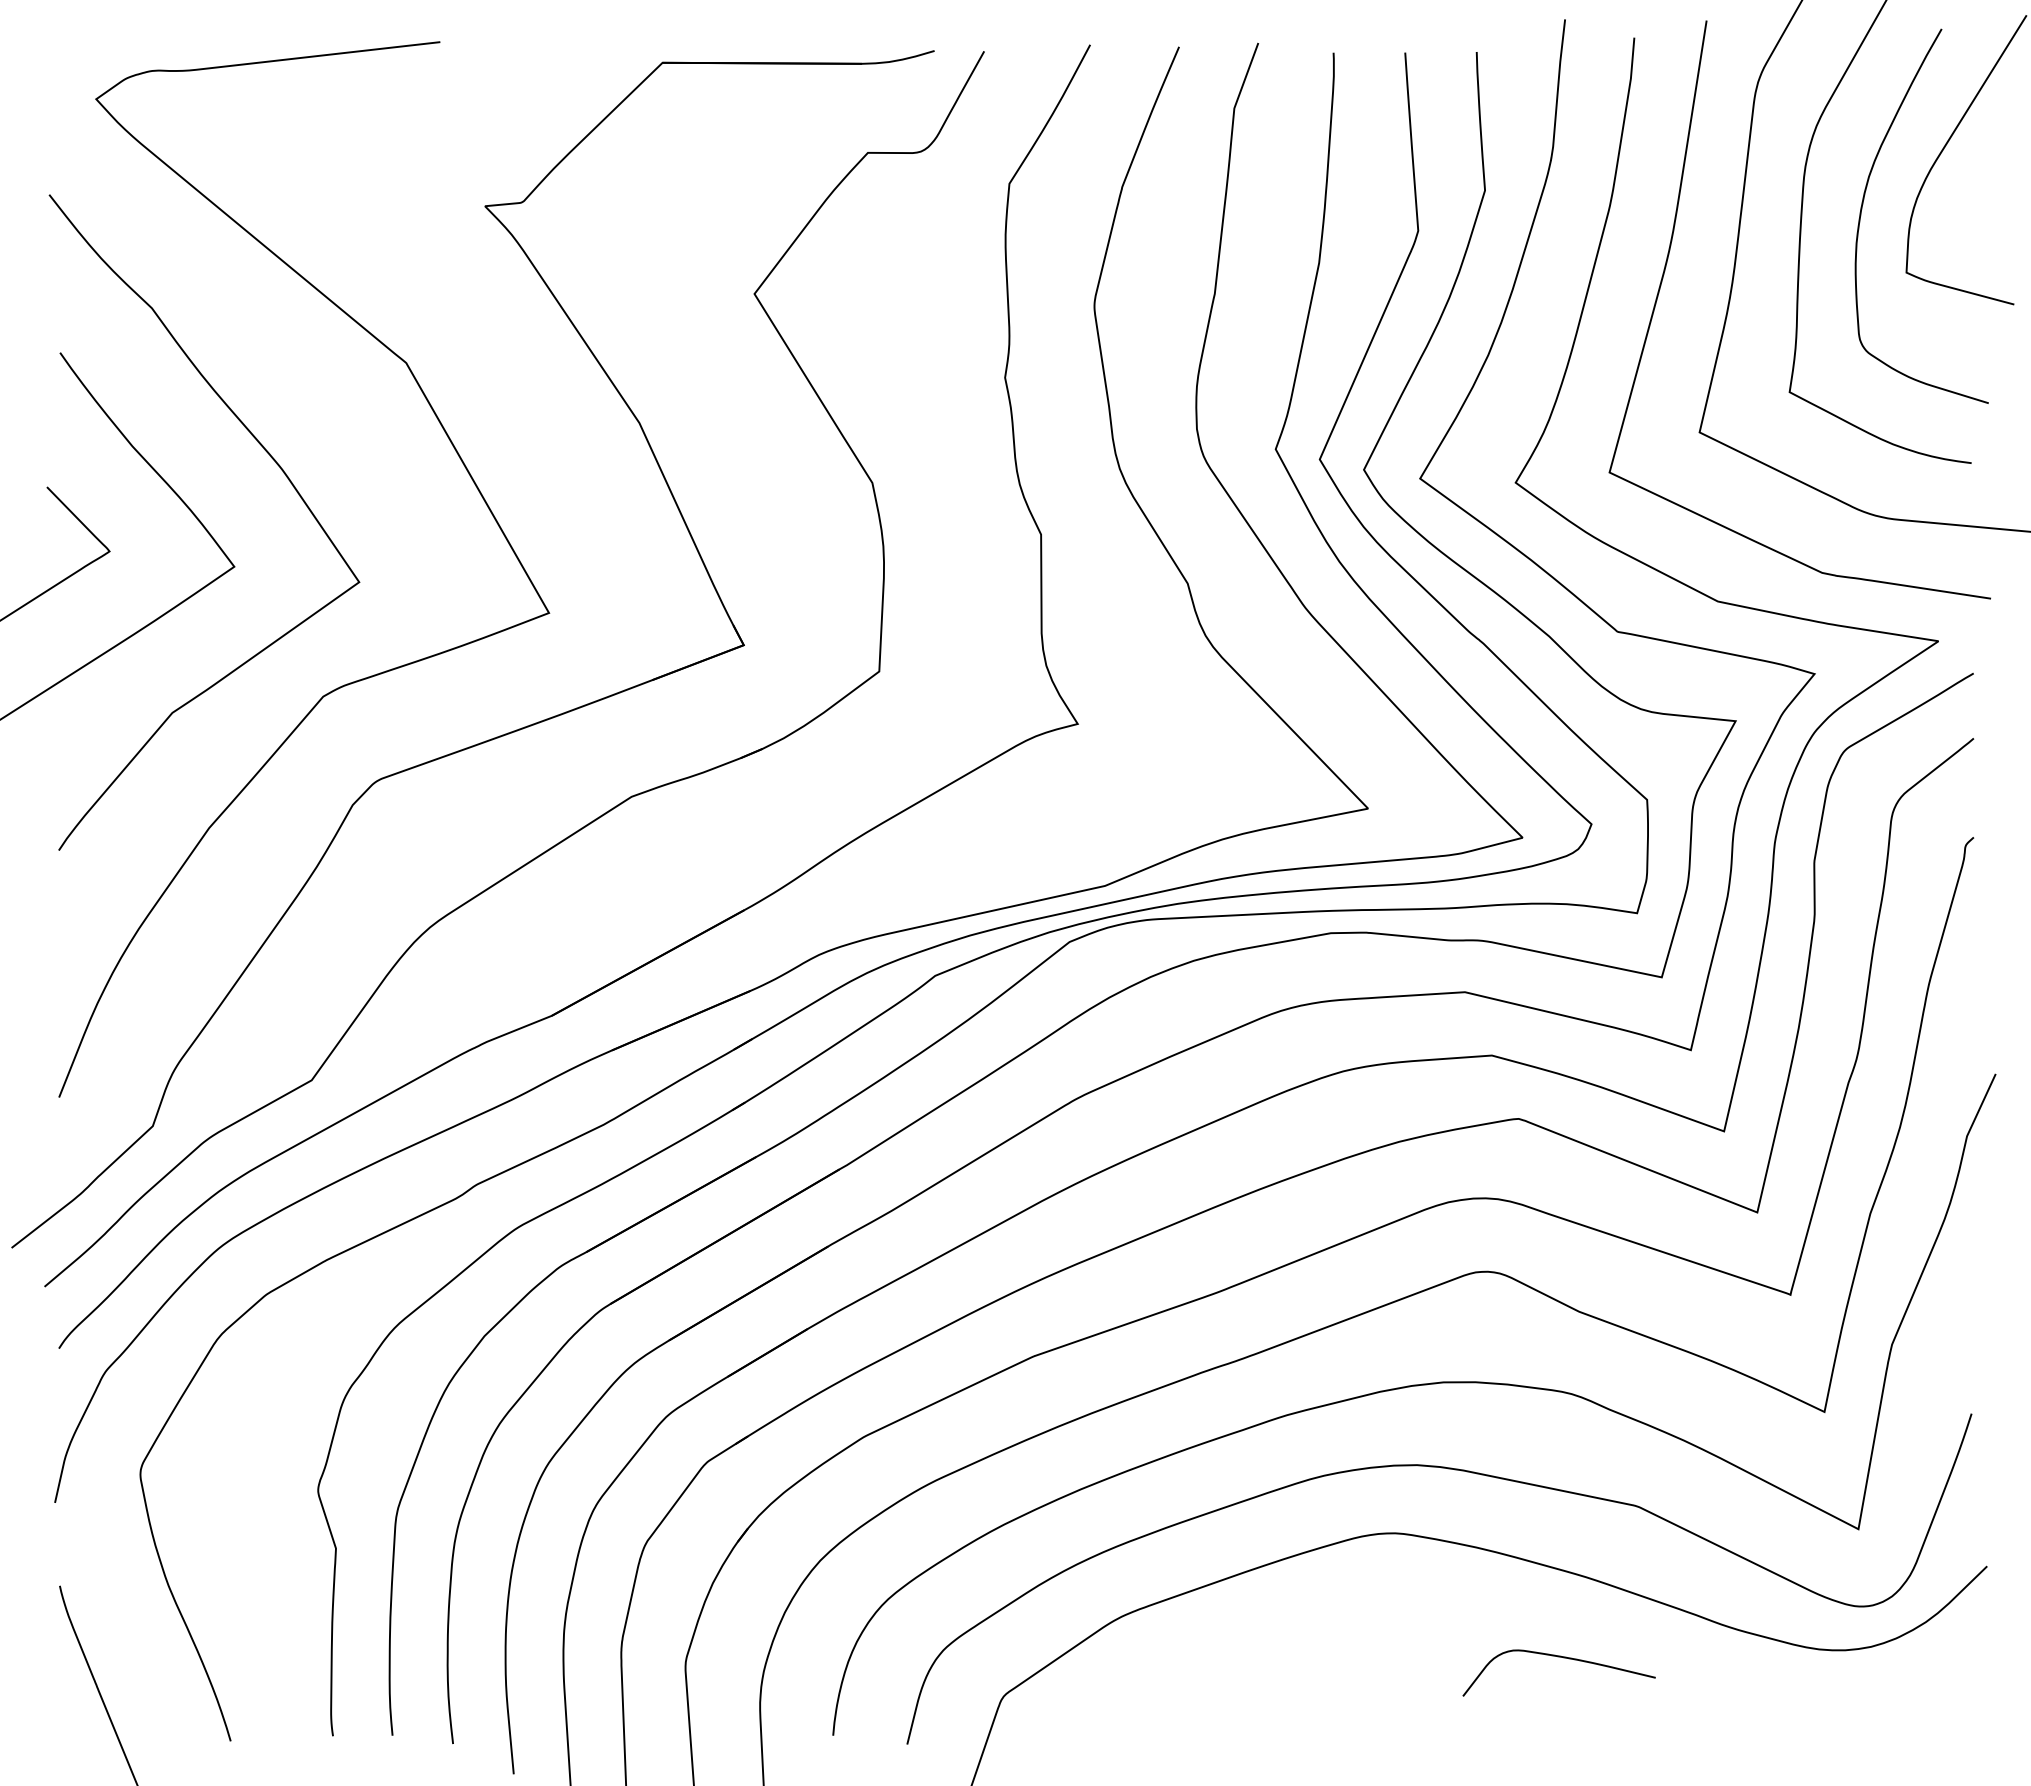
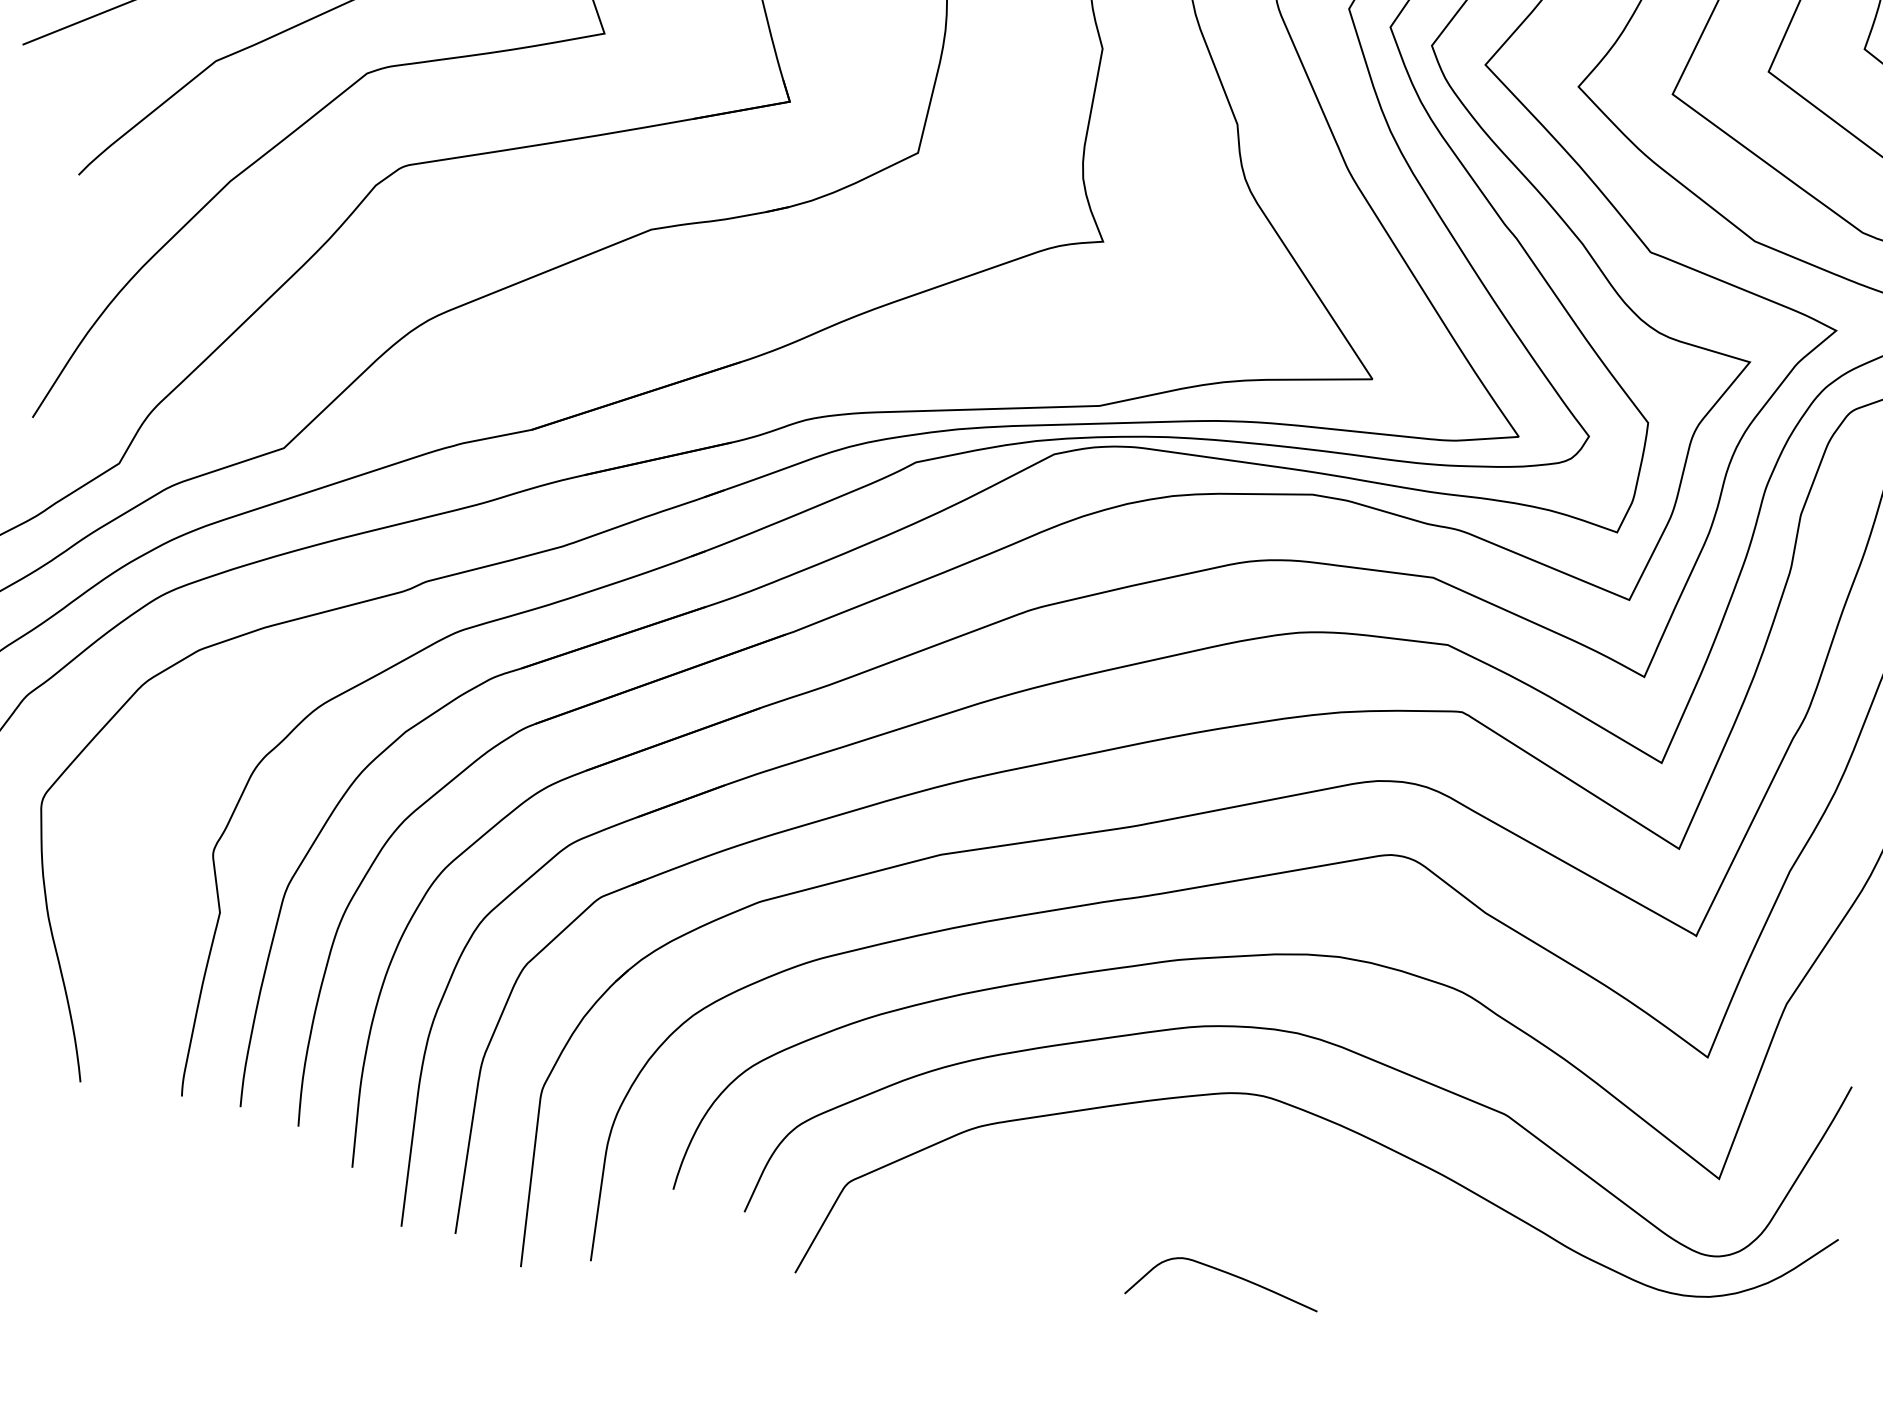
curve: (1563, 1658) -> (1230, 1275), moved

